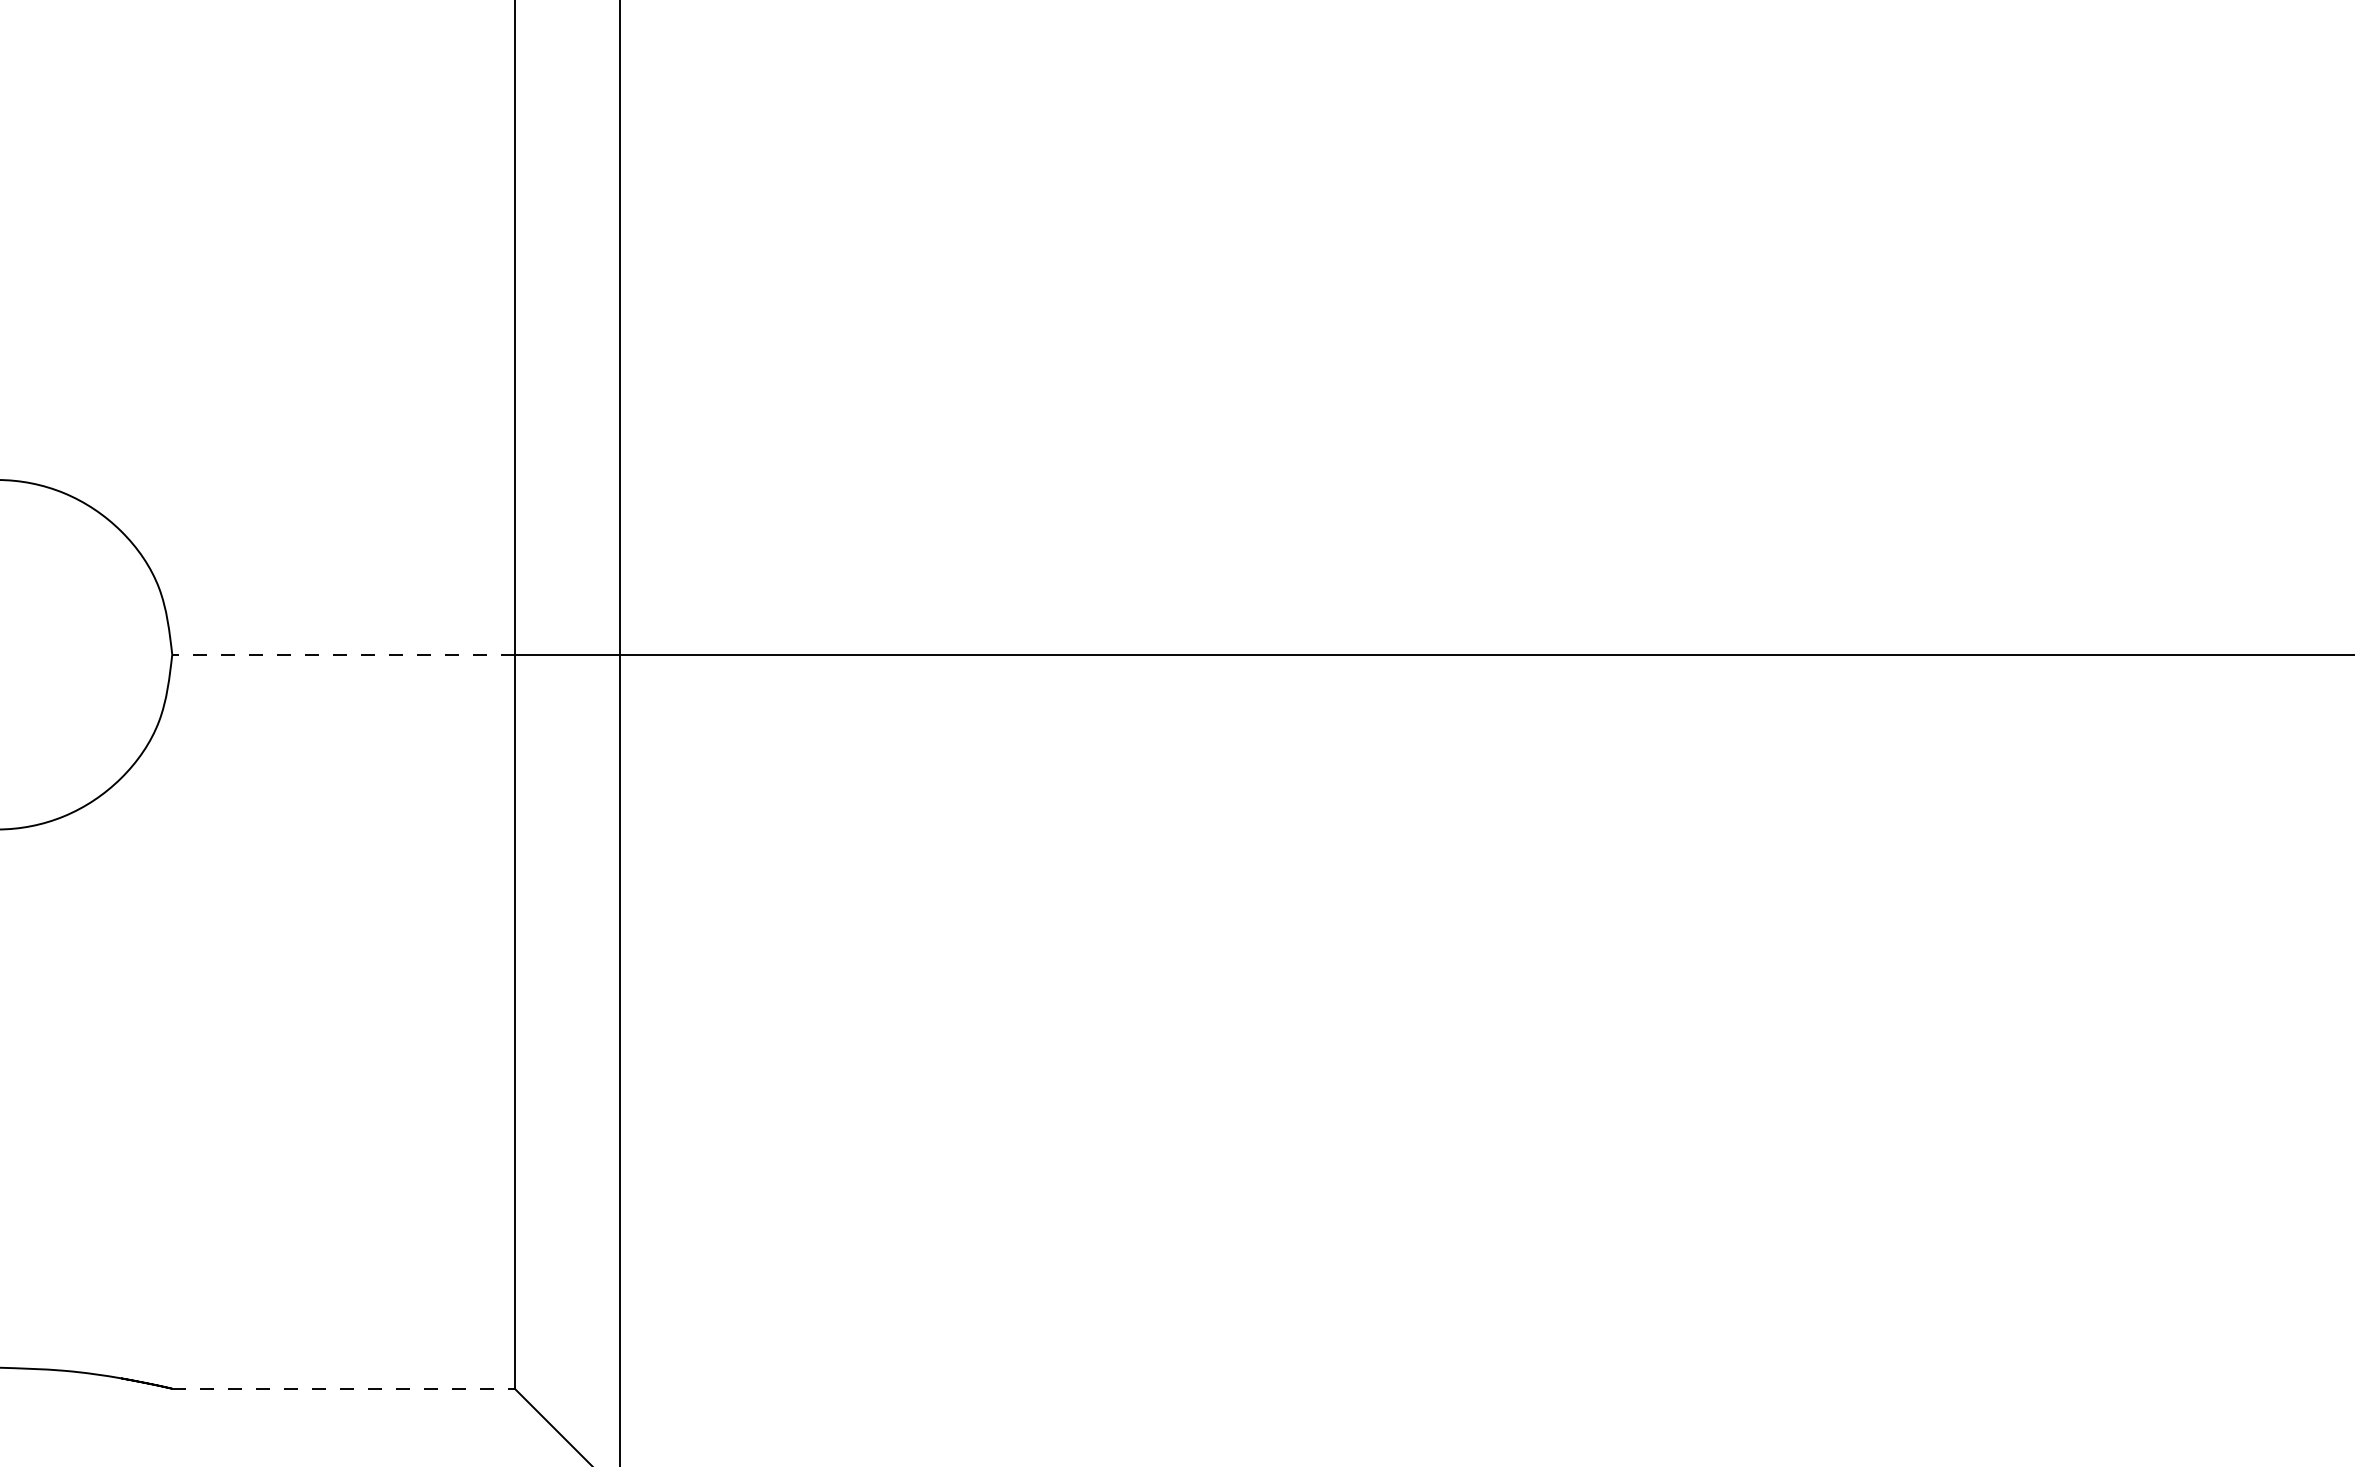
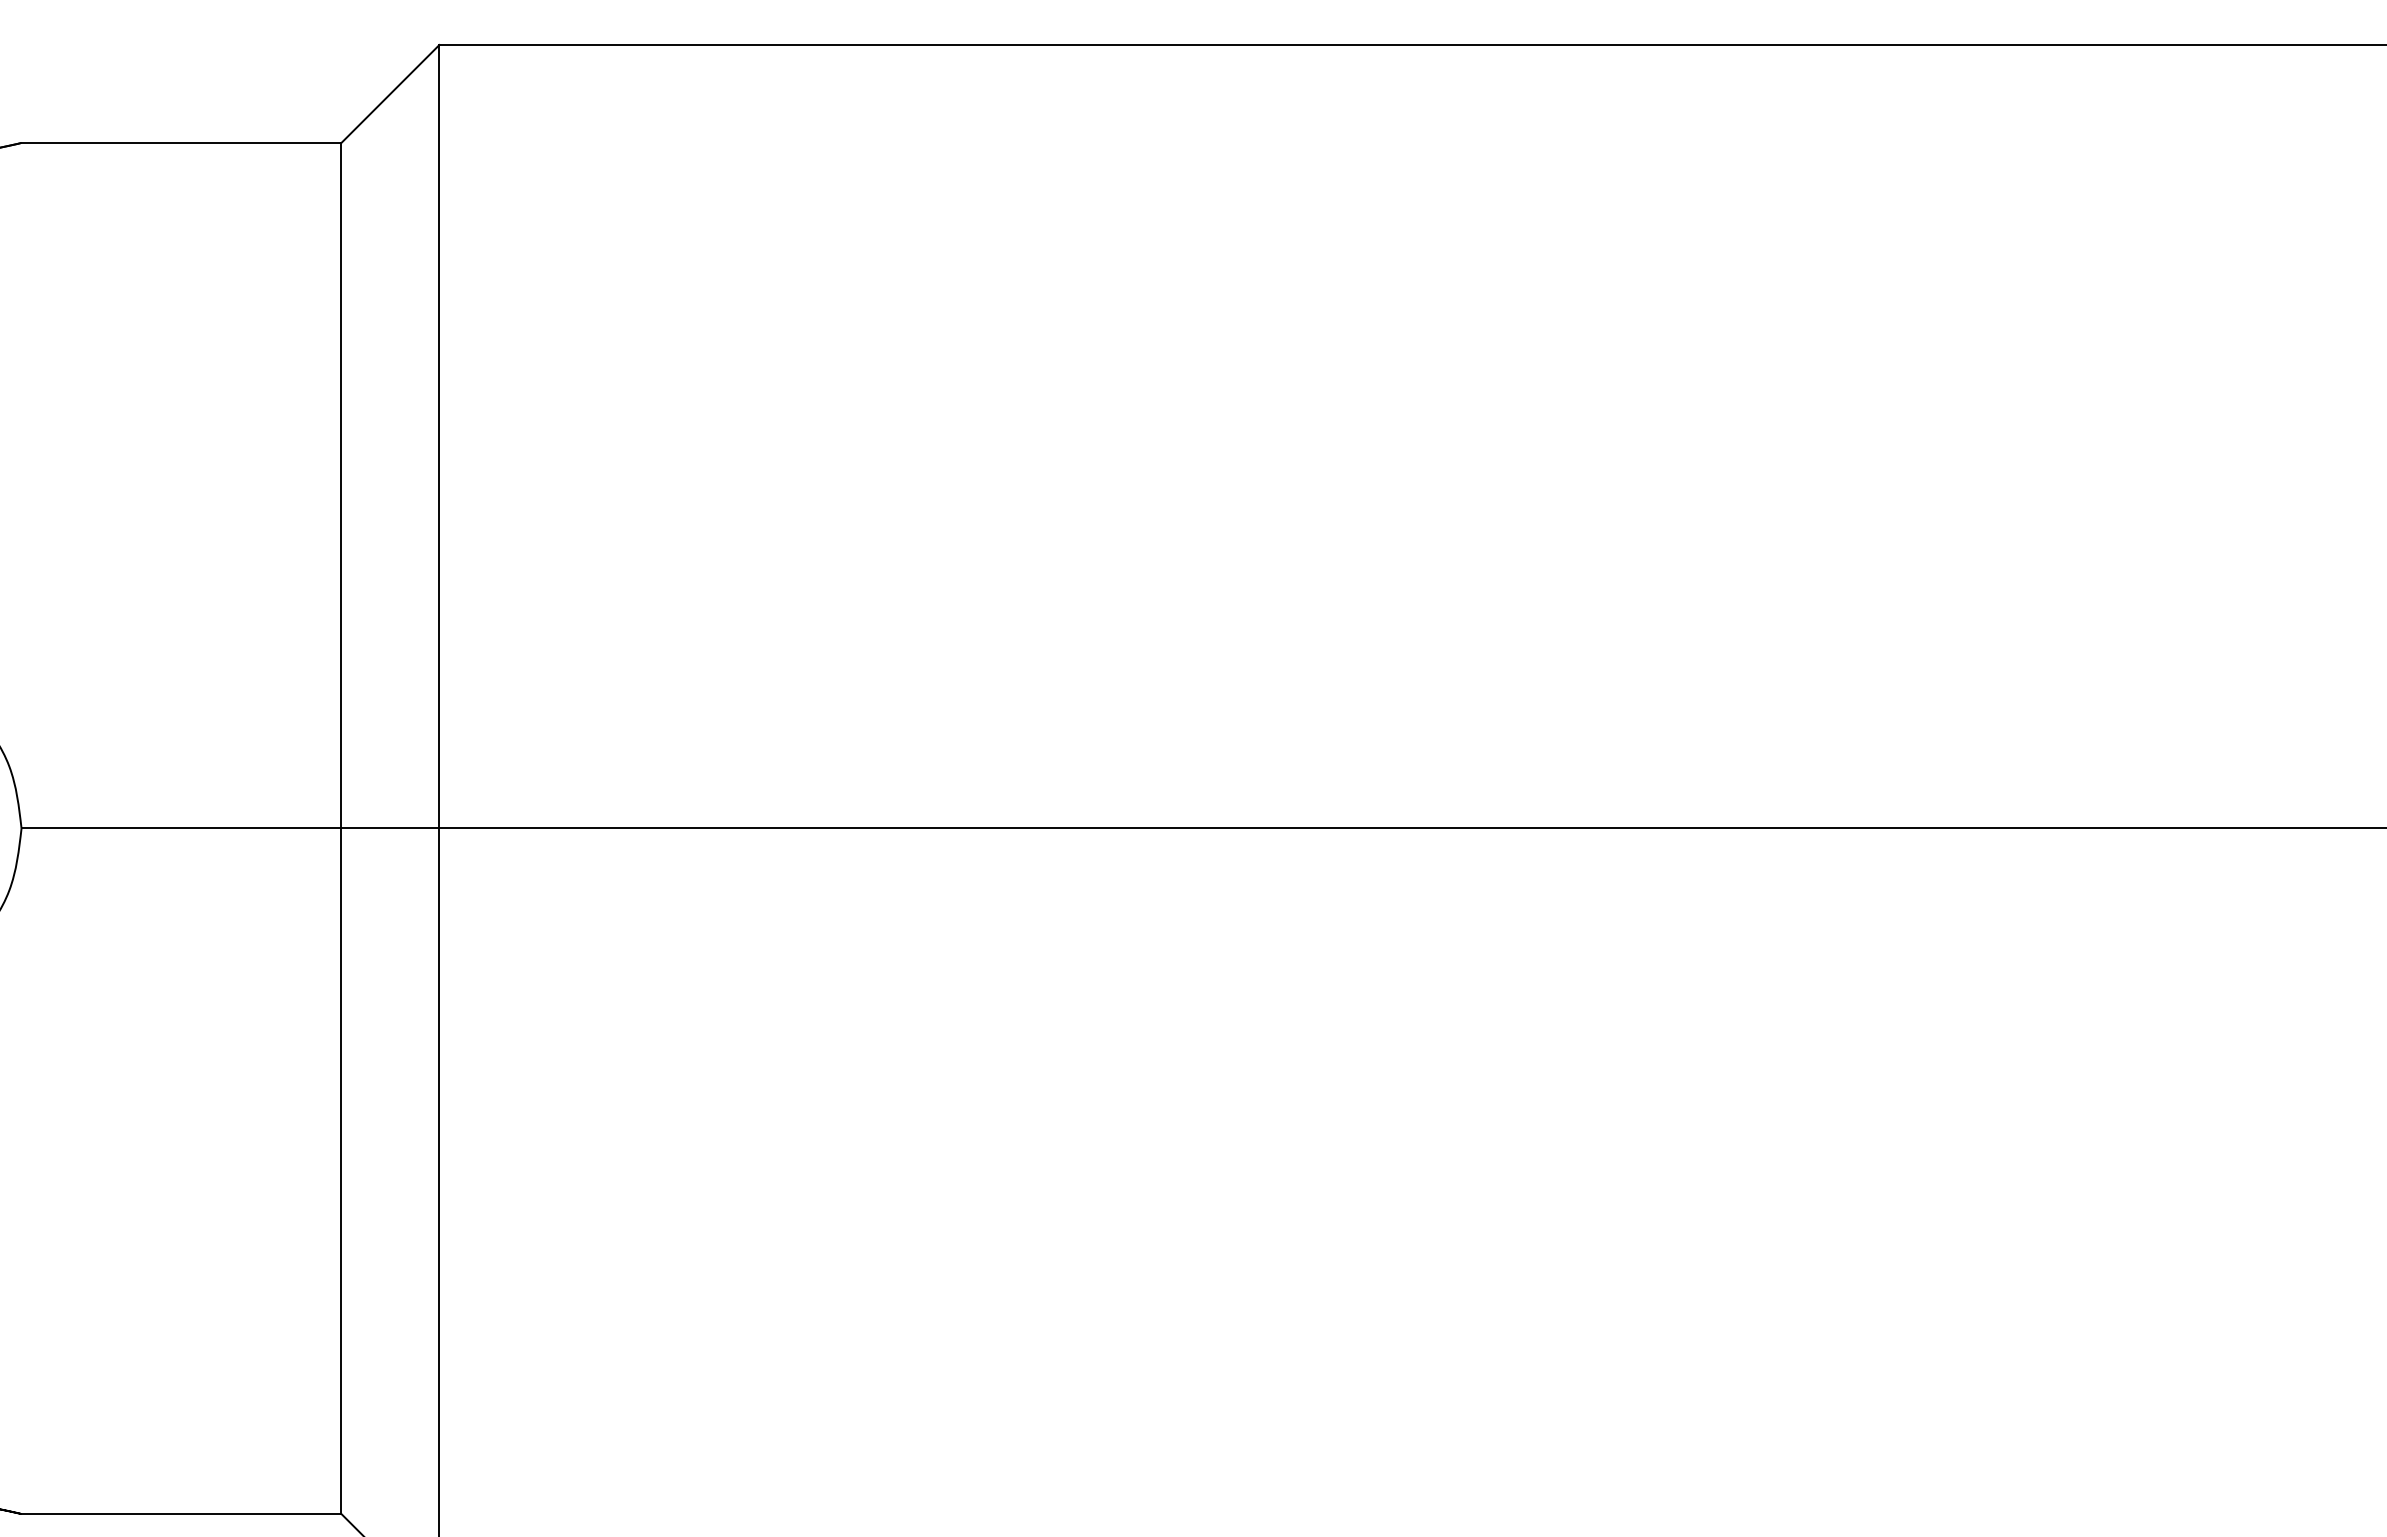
line: (343, 654) -> (181, 828), dashed -> solid
line: (343, 1389) -> (181, 1514), dashed -> solid

